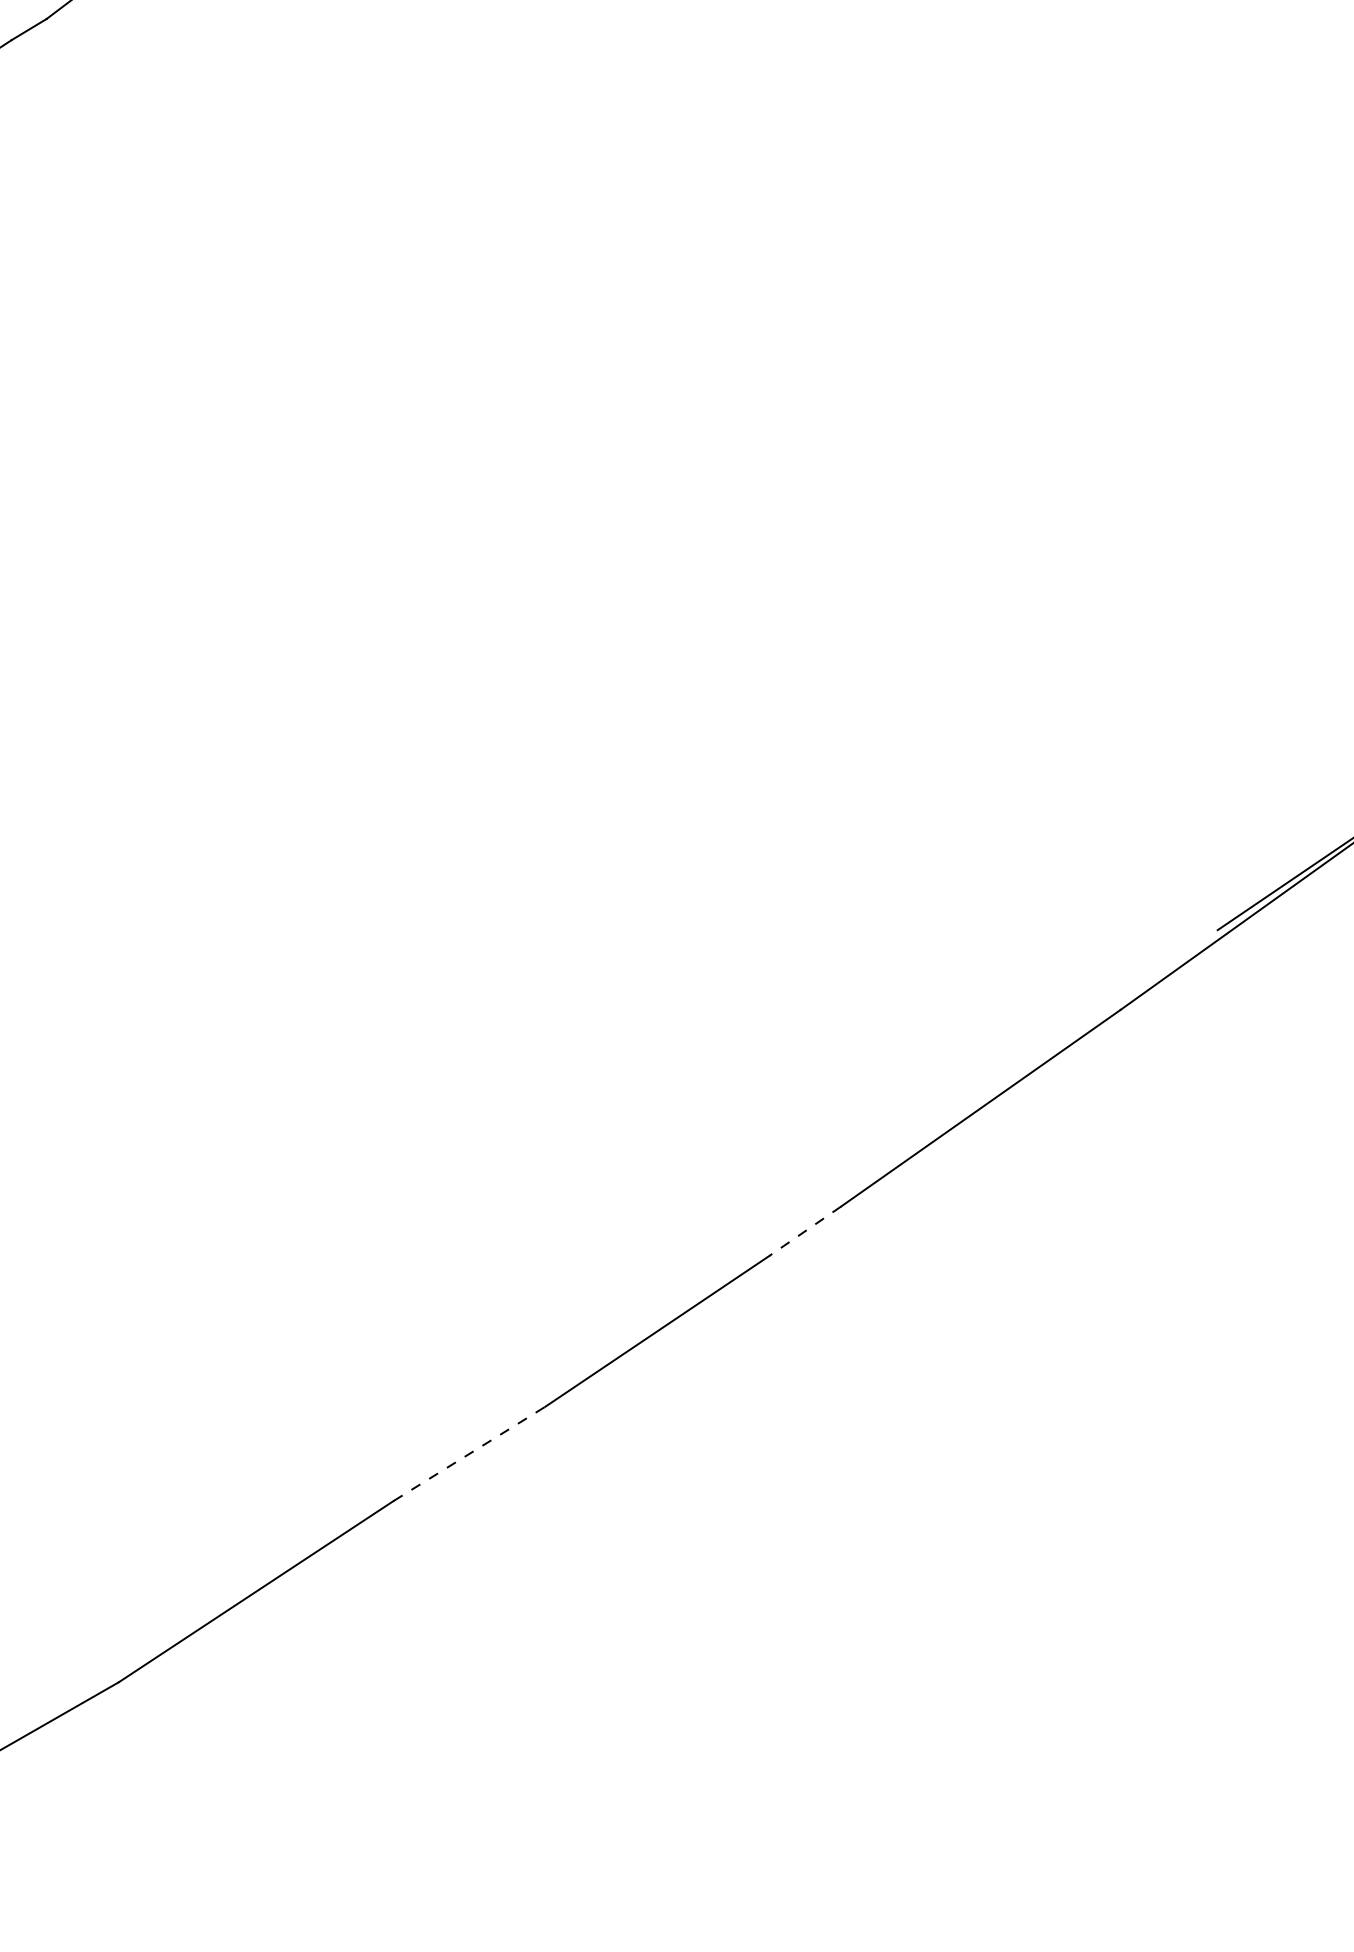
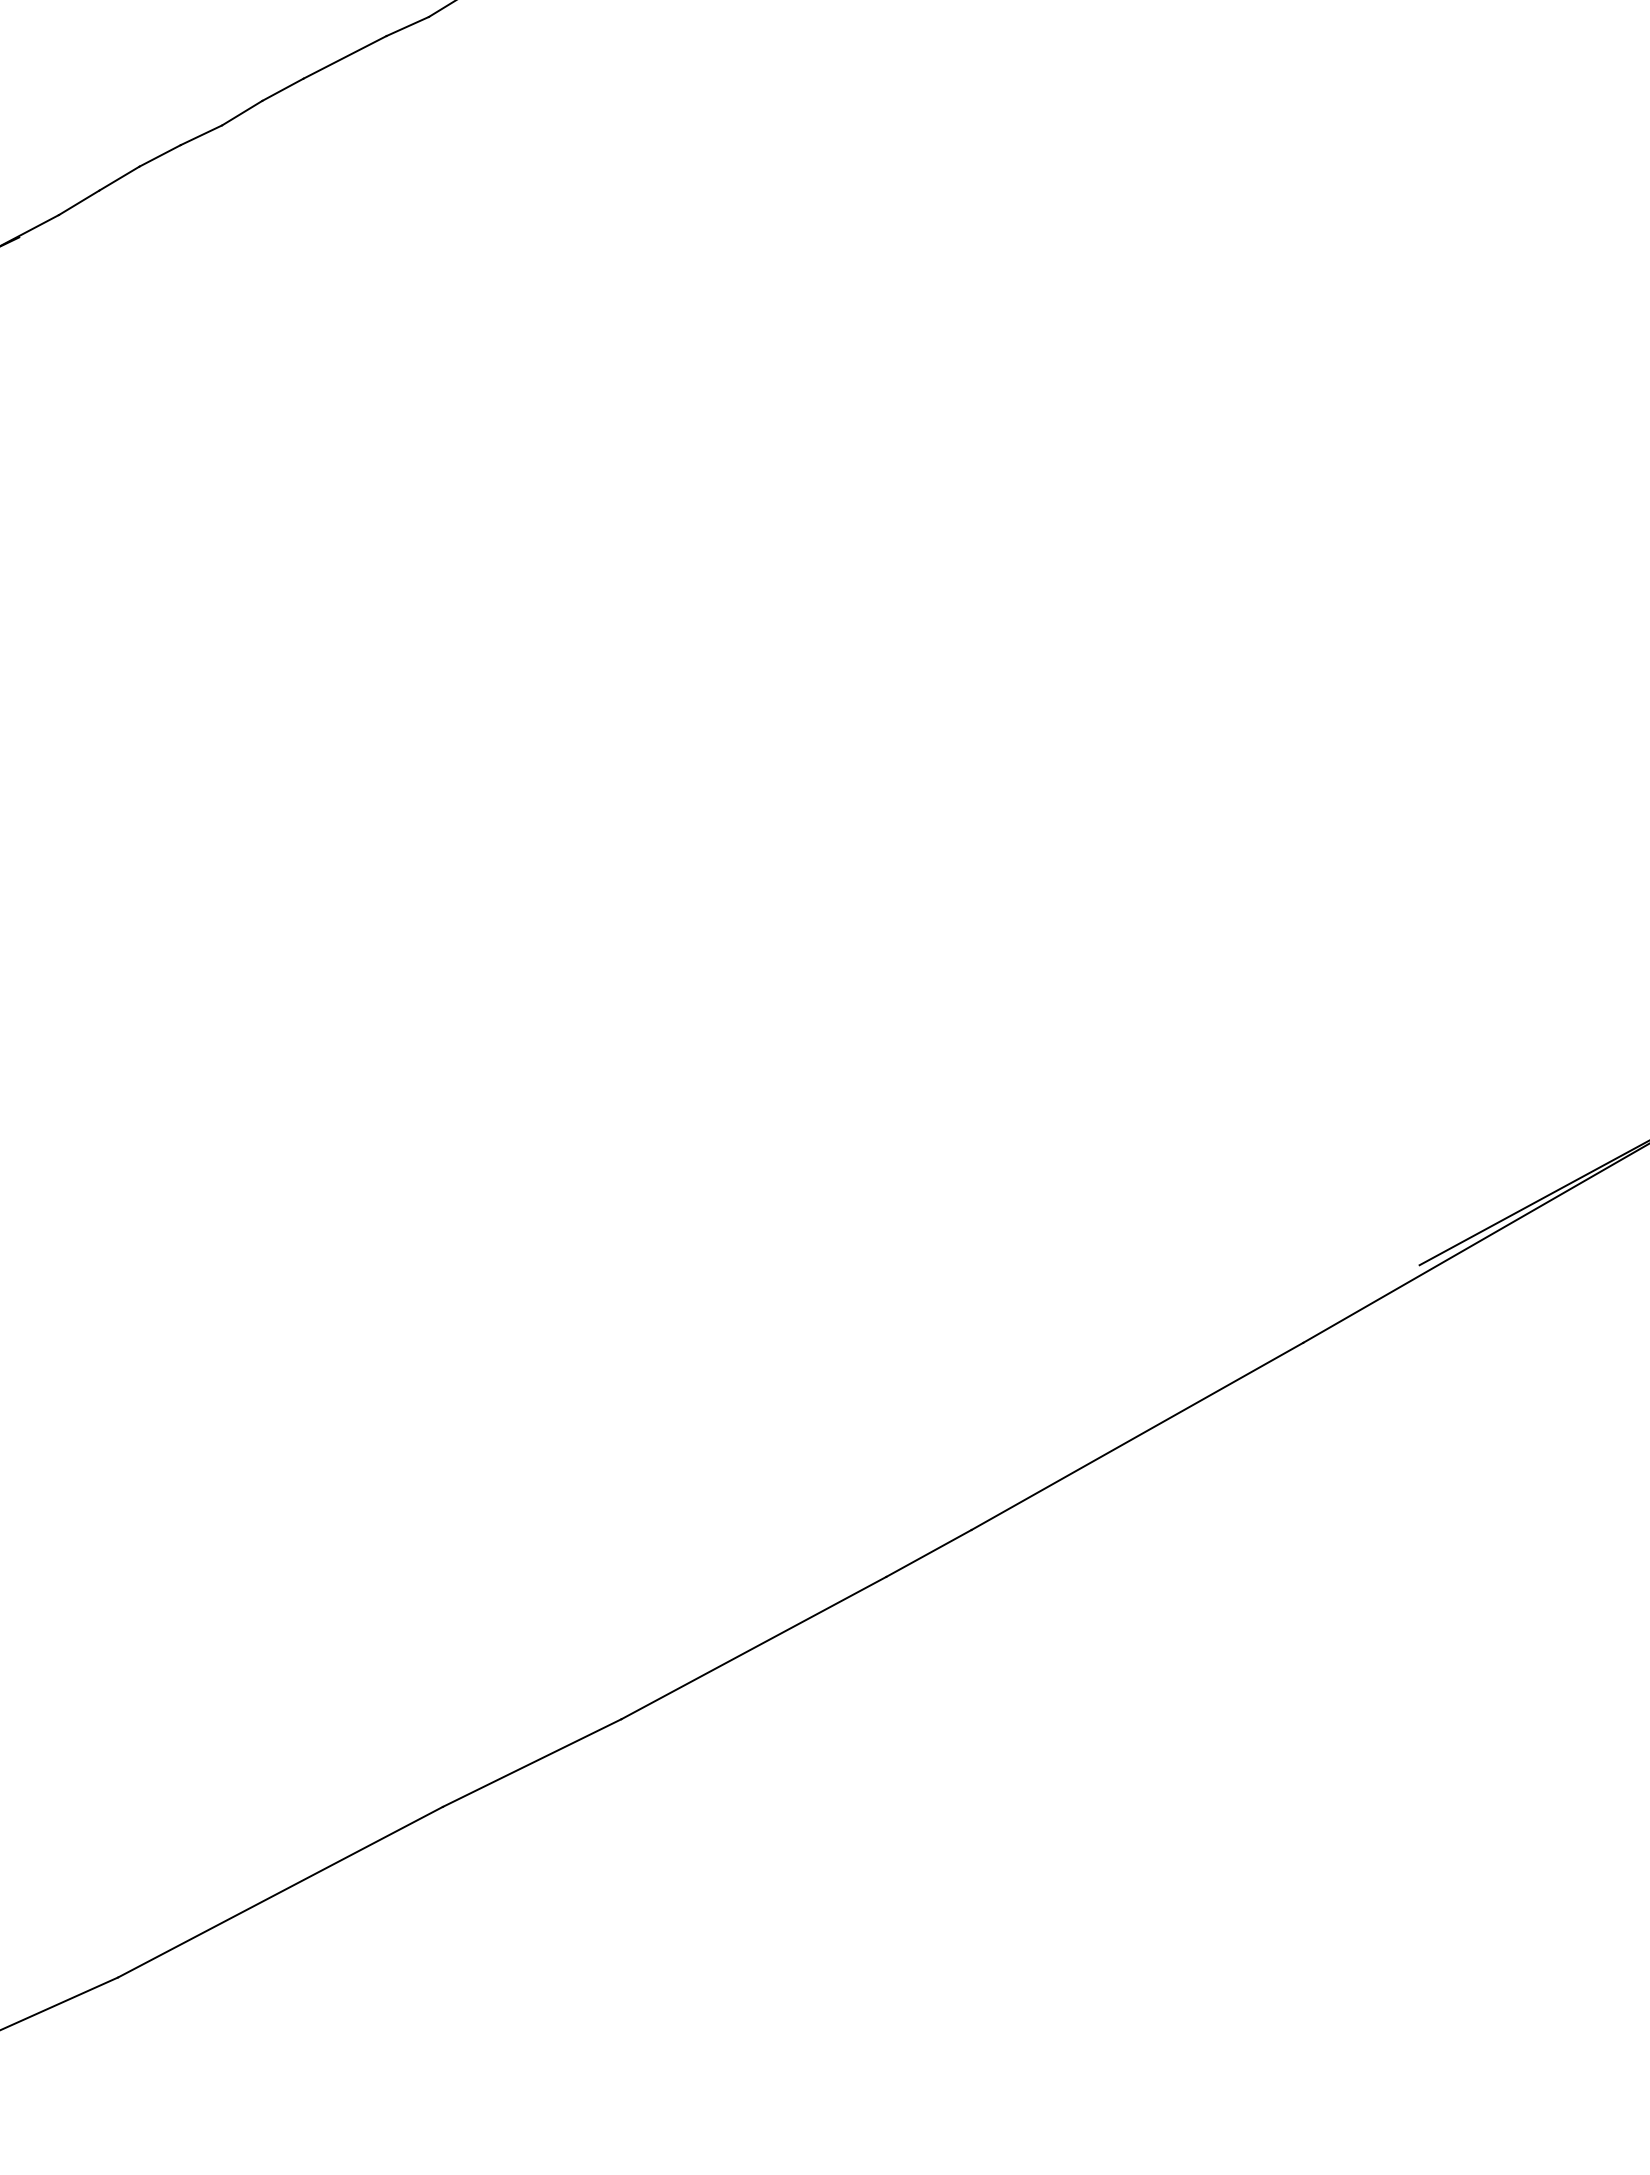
line: (804, 1231) -> (928, 1553), dashed -> solid
line: (469, 1453) -> (532, 1762), dashed -> solid

